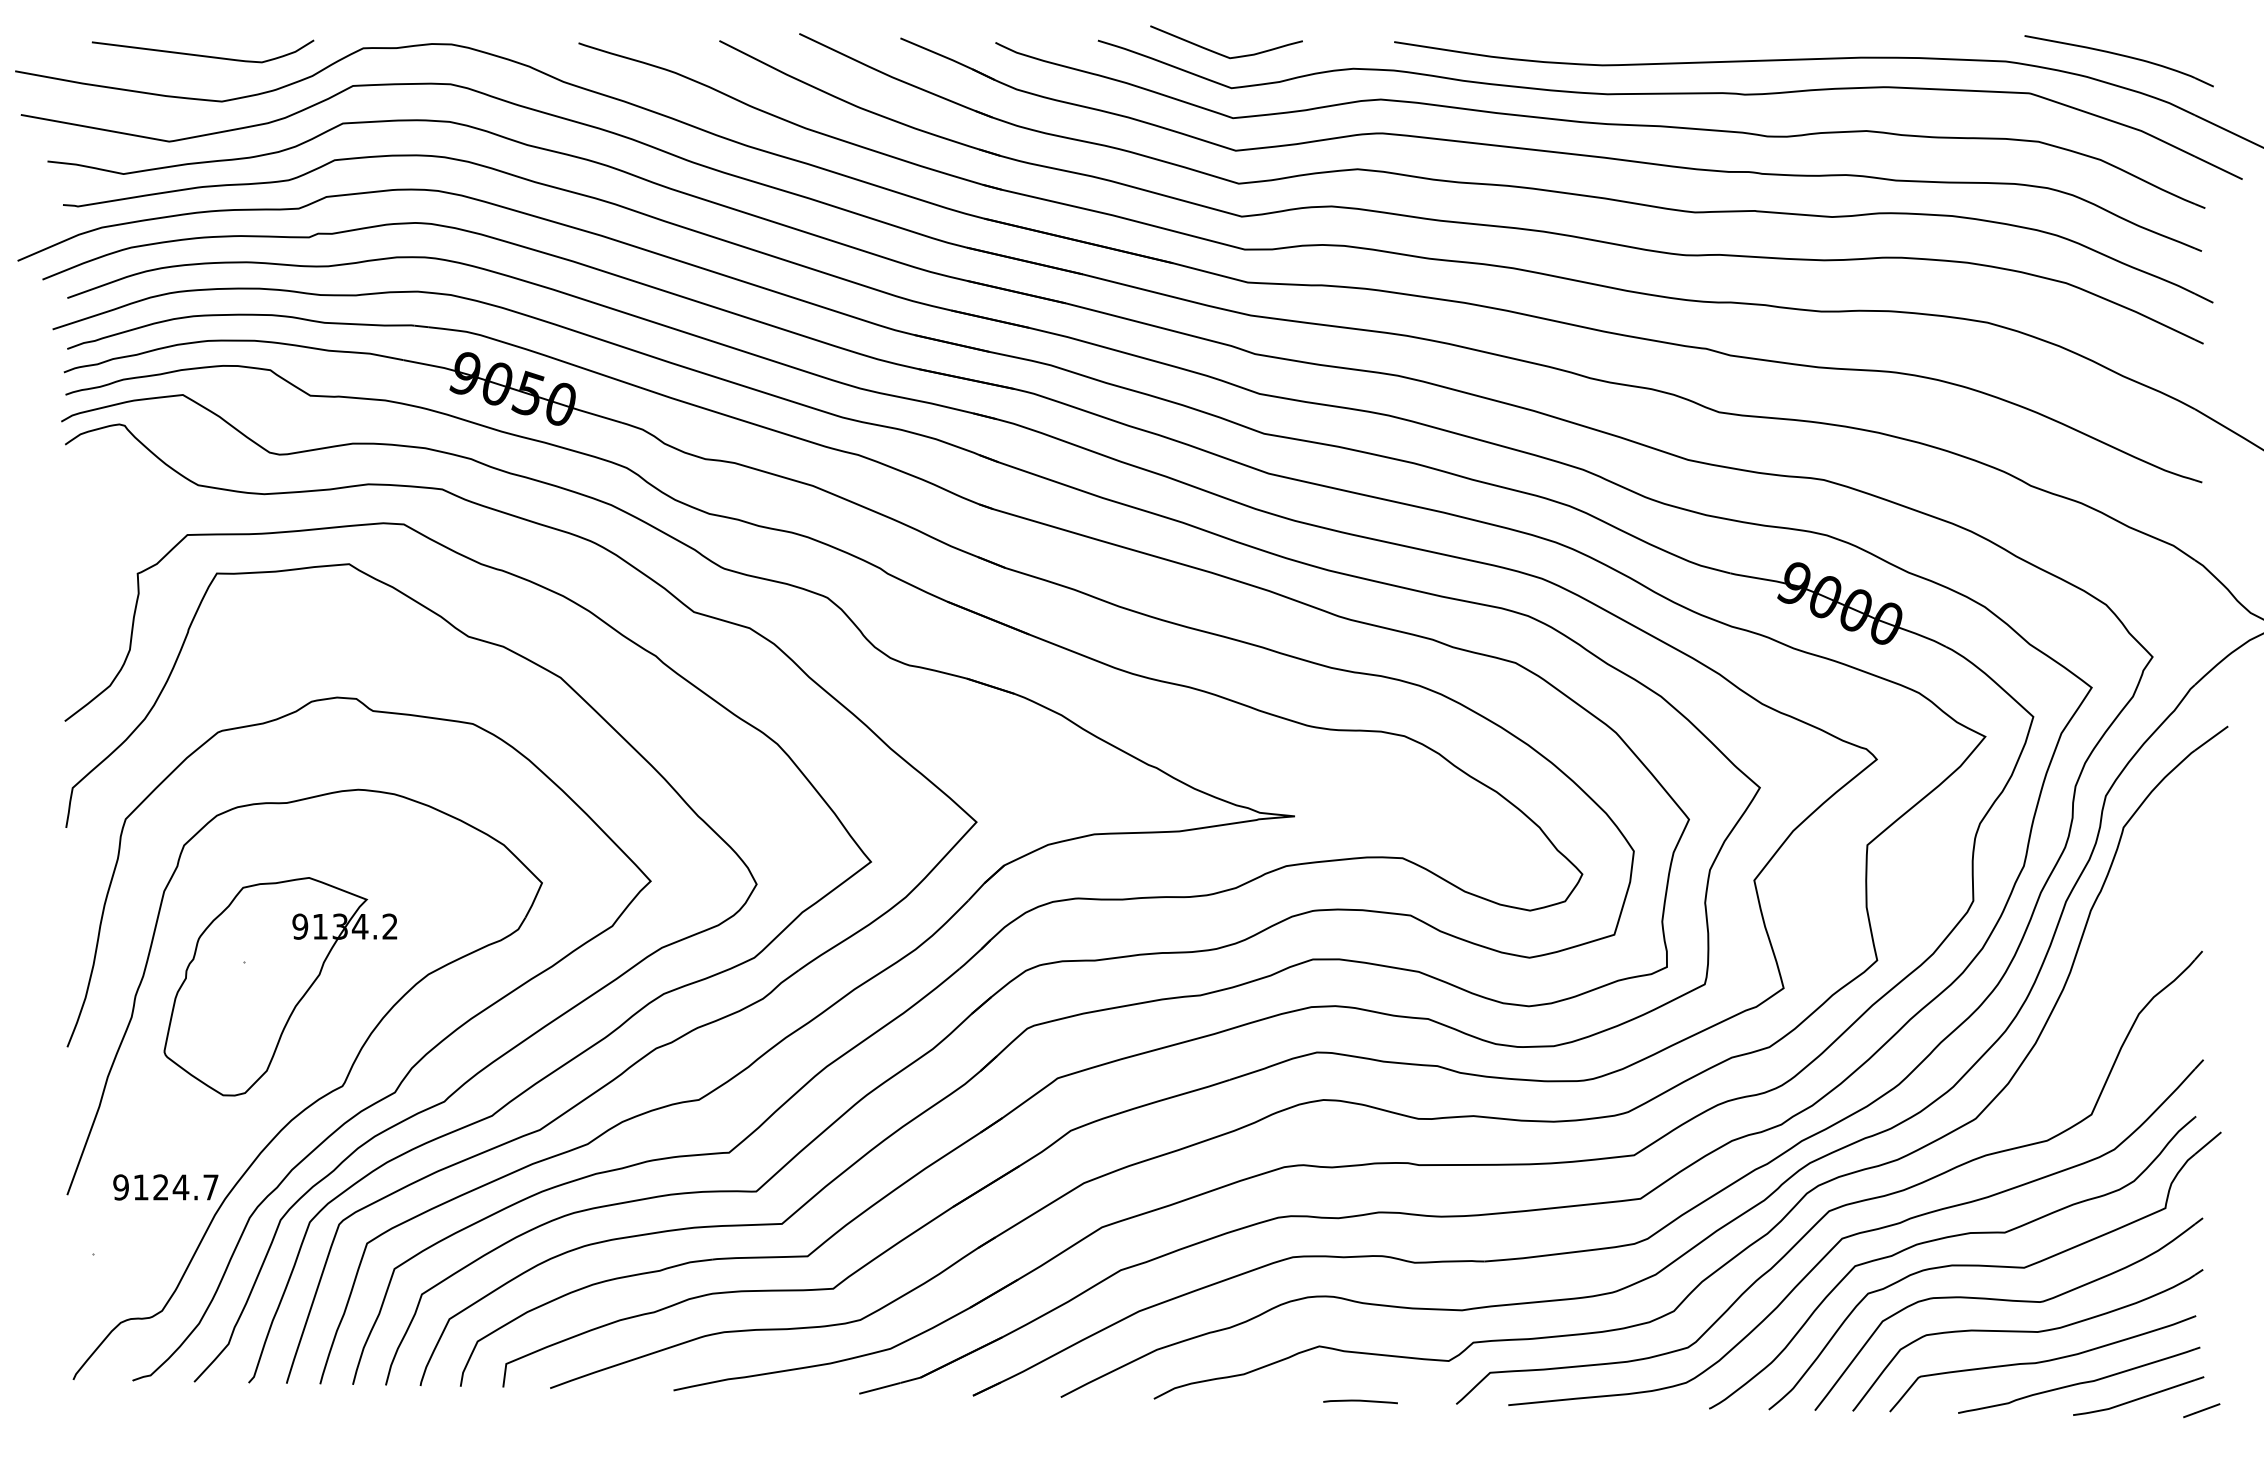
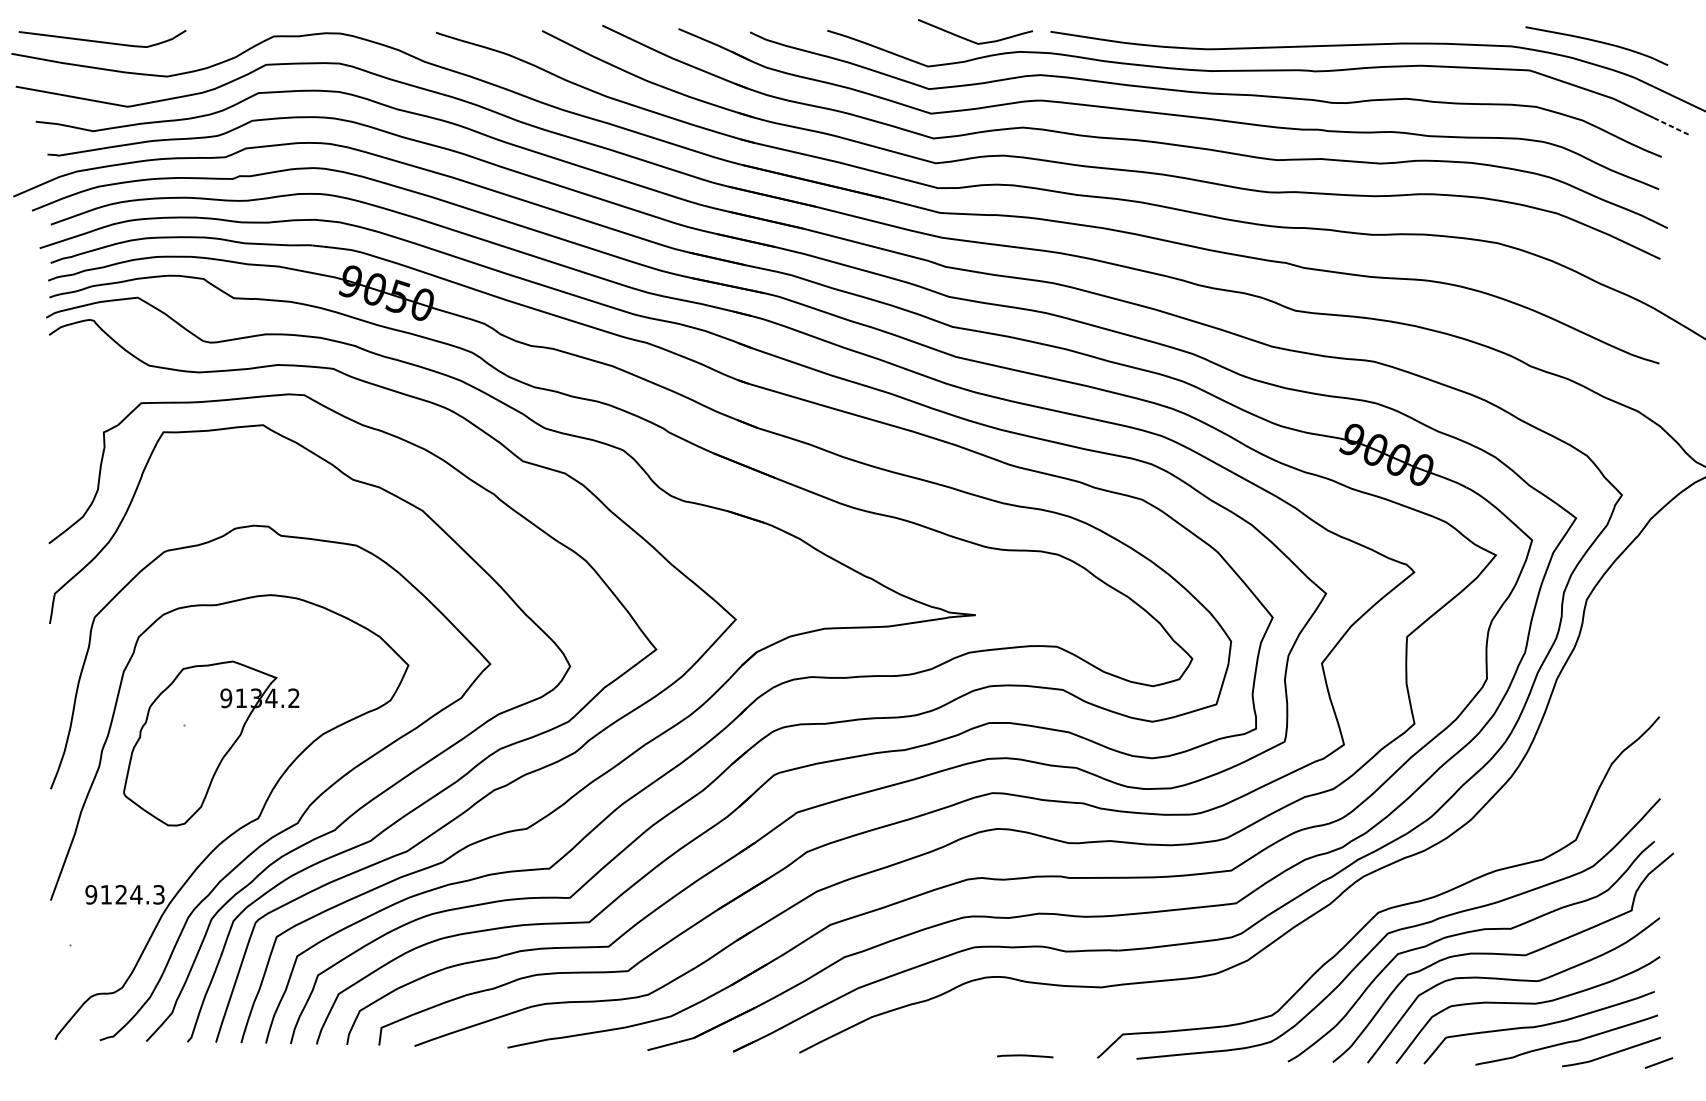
curve: (200, 54) -> (100, 41), moved
curve: (1223, 54) -> (973, 41), moved
line: (2219, 168) -> (1672, 127), solid -> dashed
text: (210, 1187) -> (158, 894), 9124.7 -> 9124.3
part: (1806, 1192) -> (1361, 898), removed

